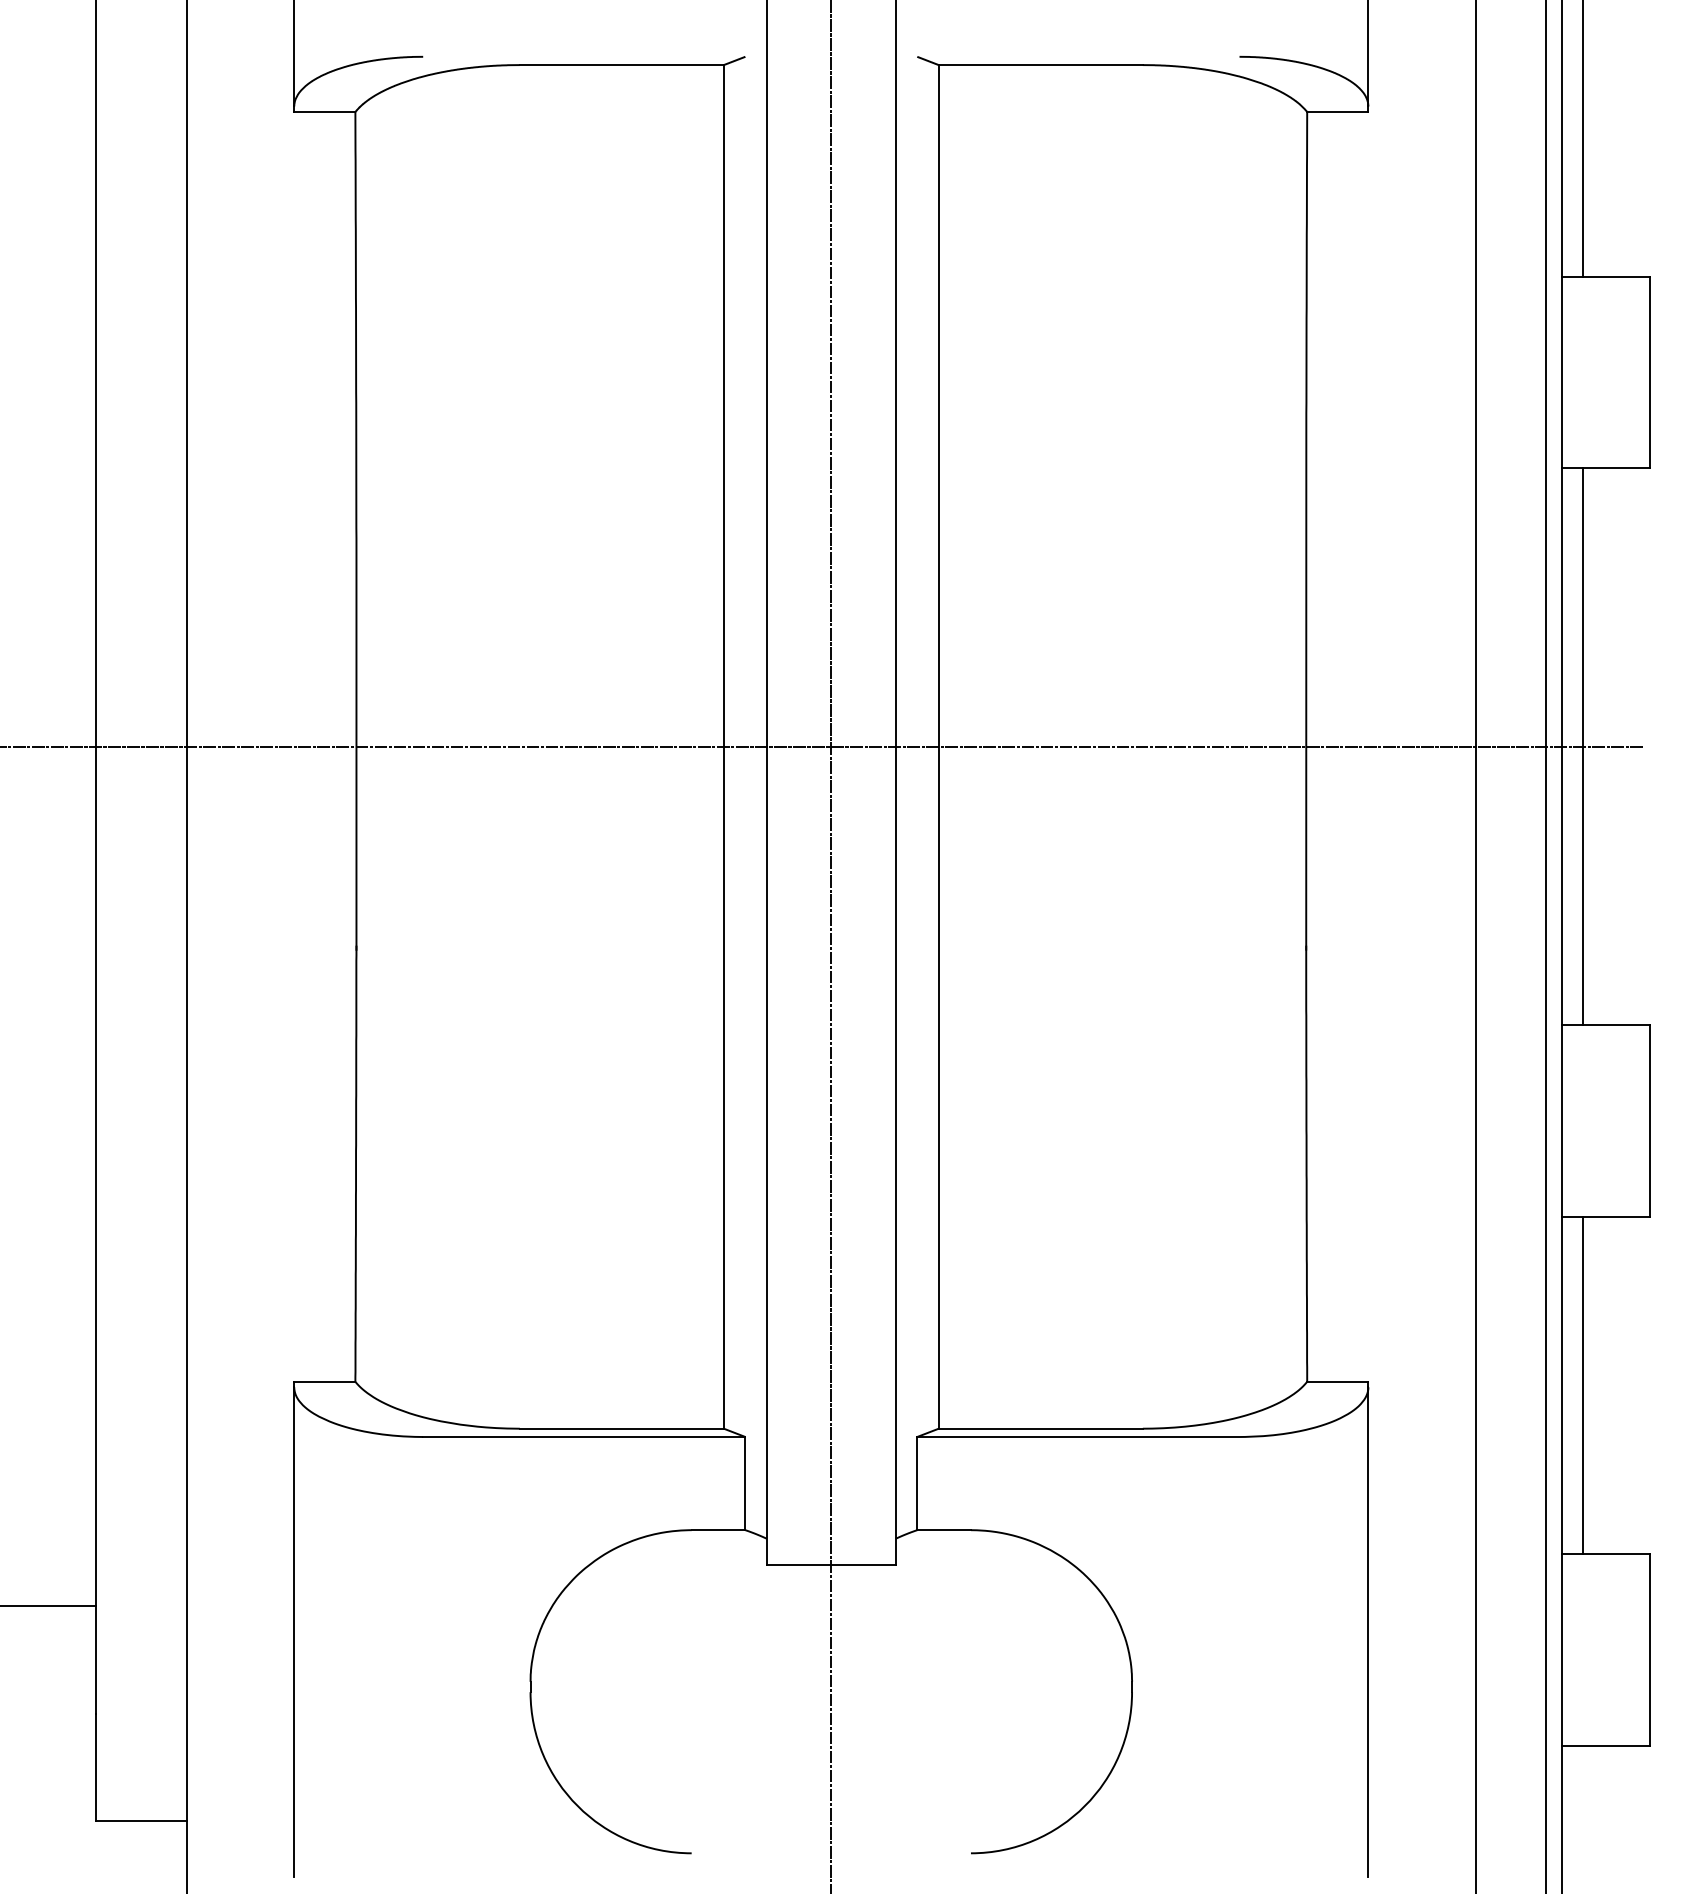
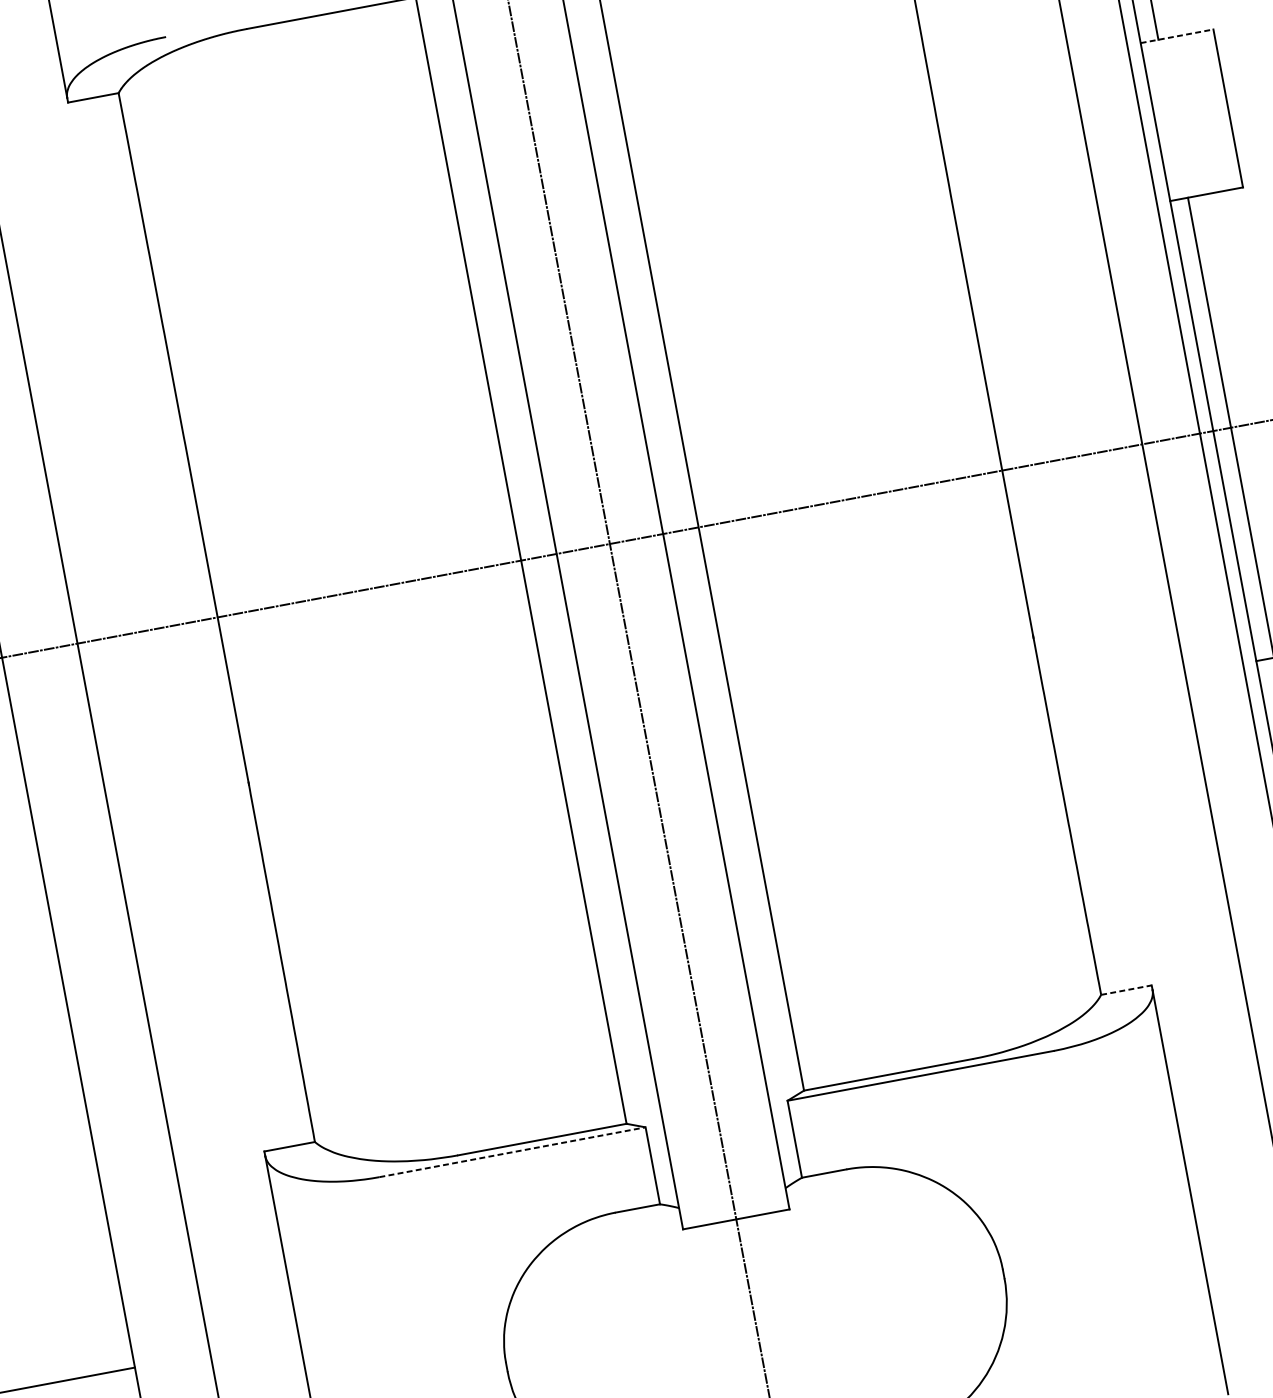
line: (1606, 277) -> (1177, 36), solid -> dashed
line: (1337, 1381) -> (1126, 989), solid -> dashed
line: (584, 1436) -> (512, 1151), solid -> dashed

